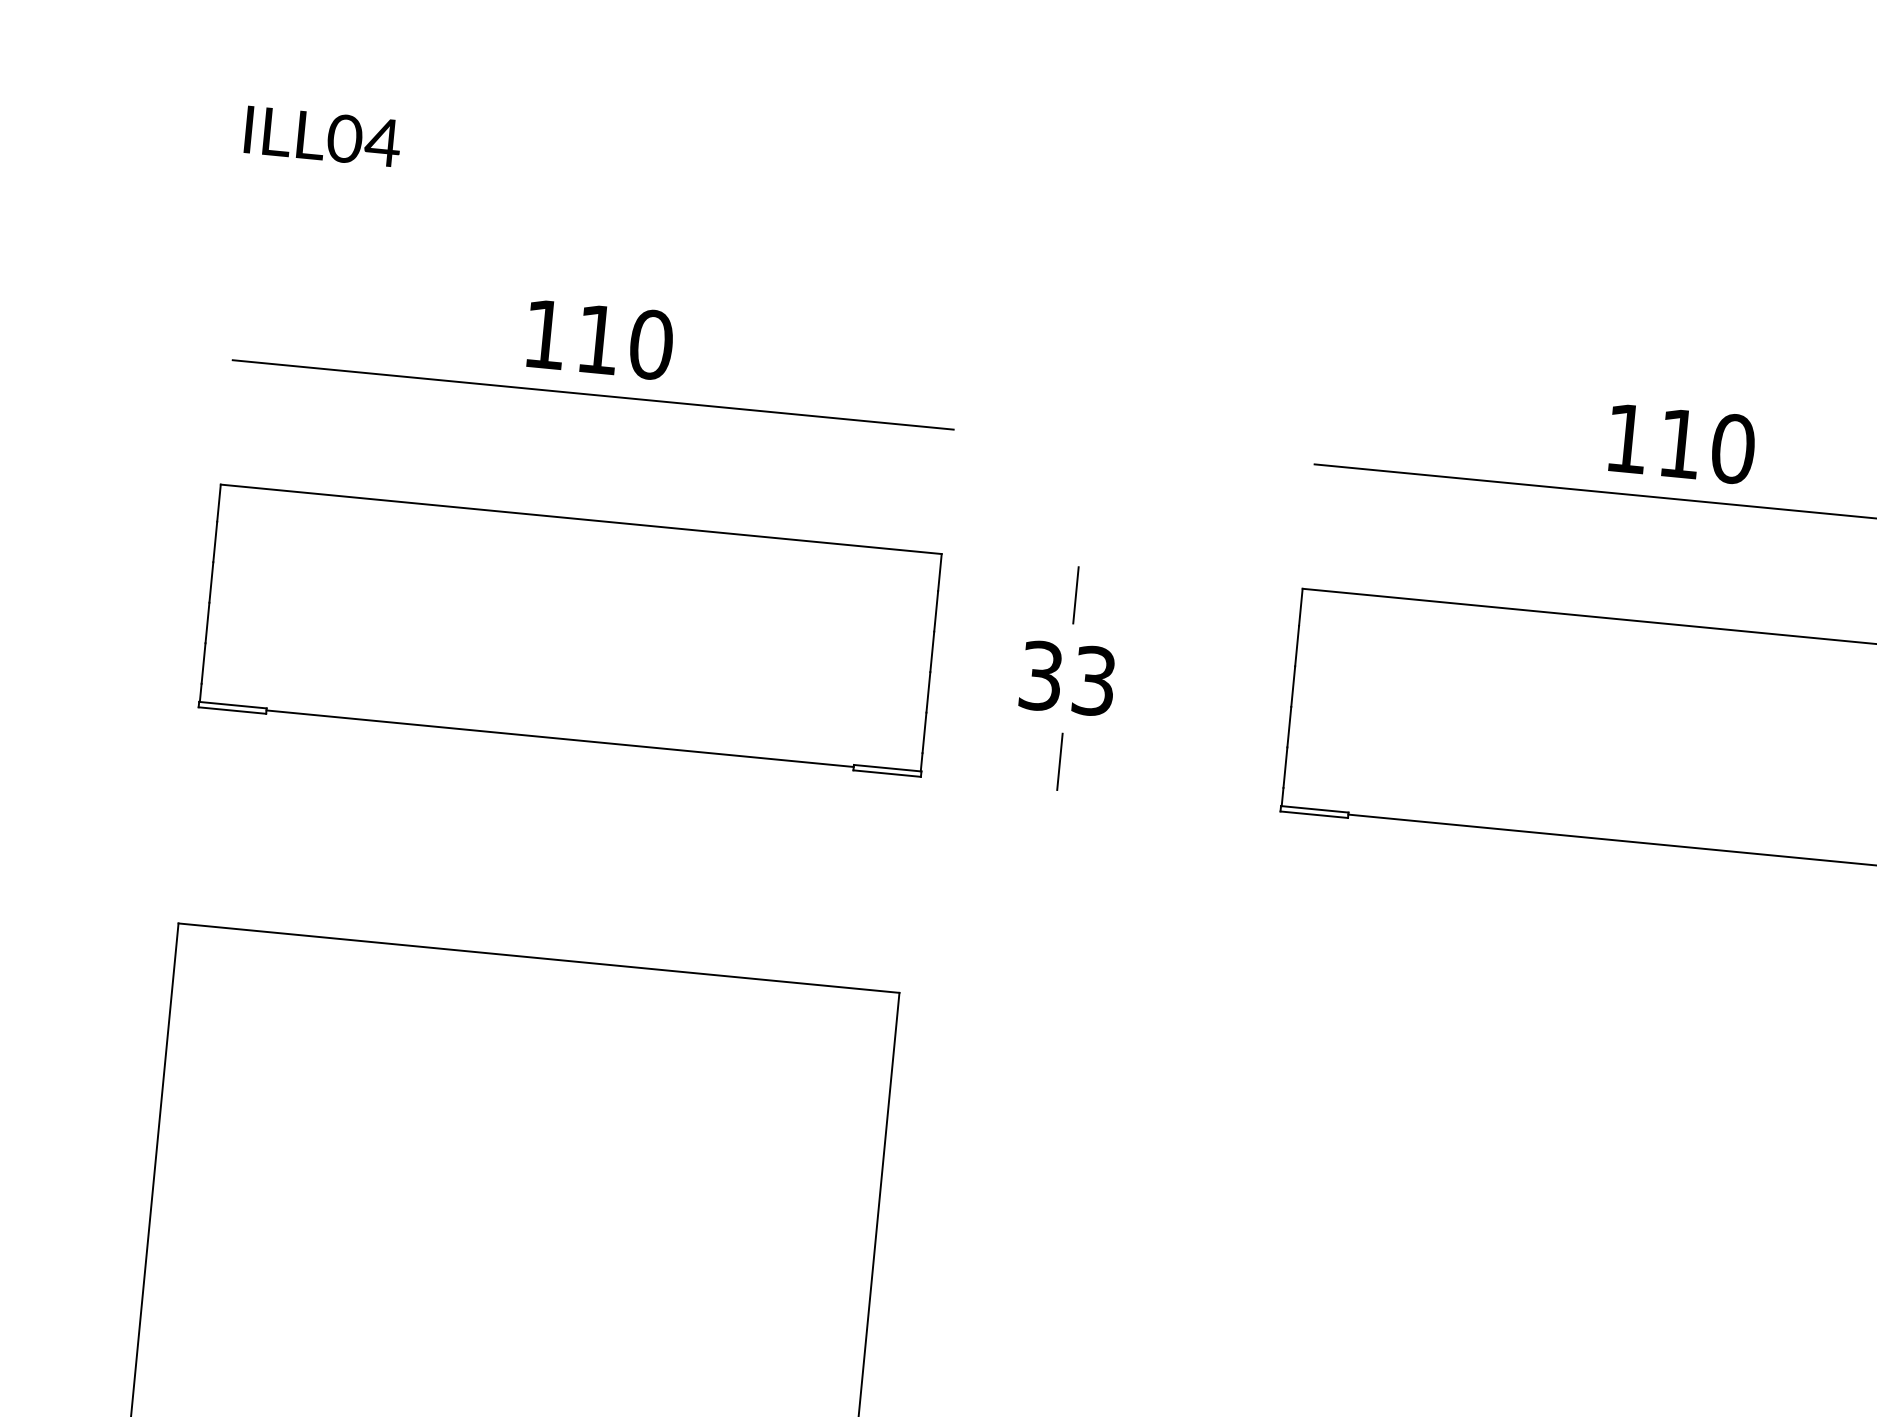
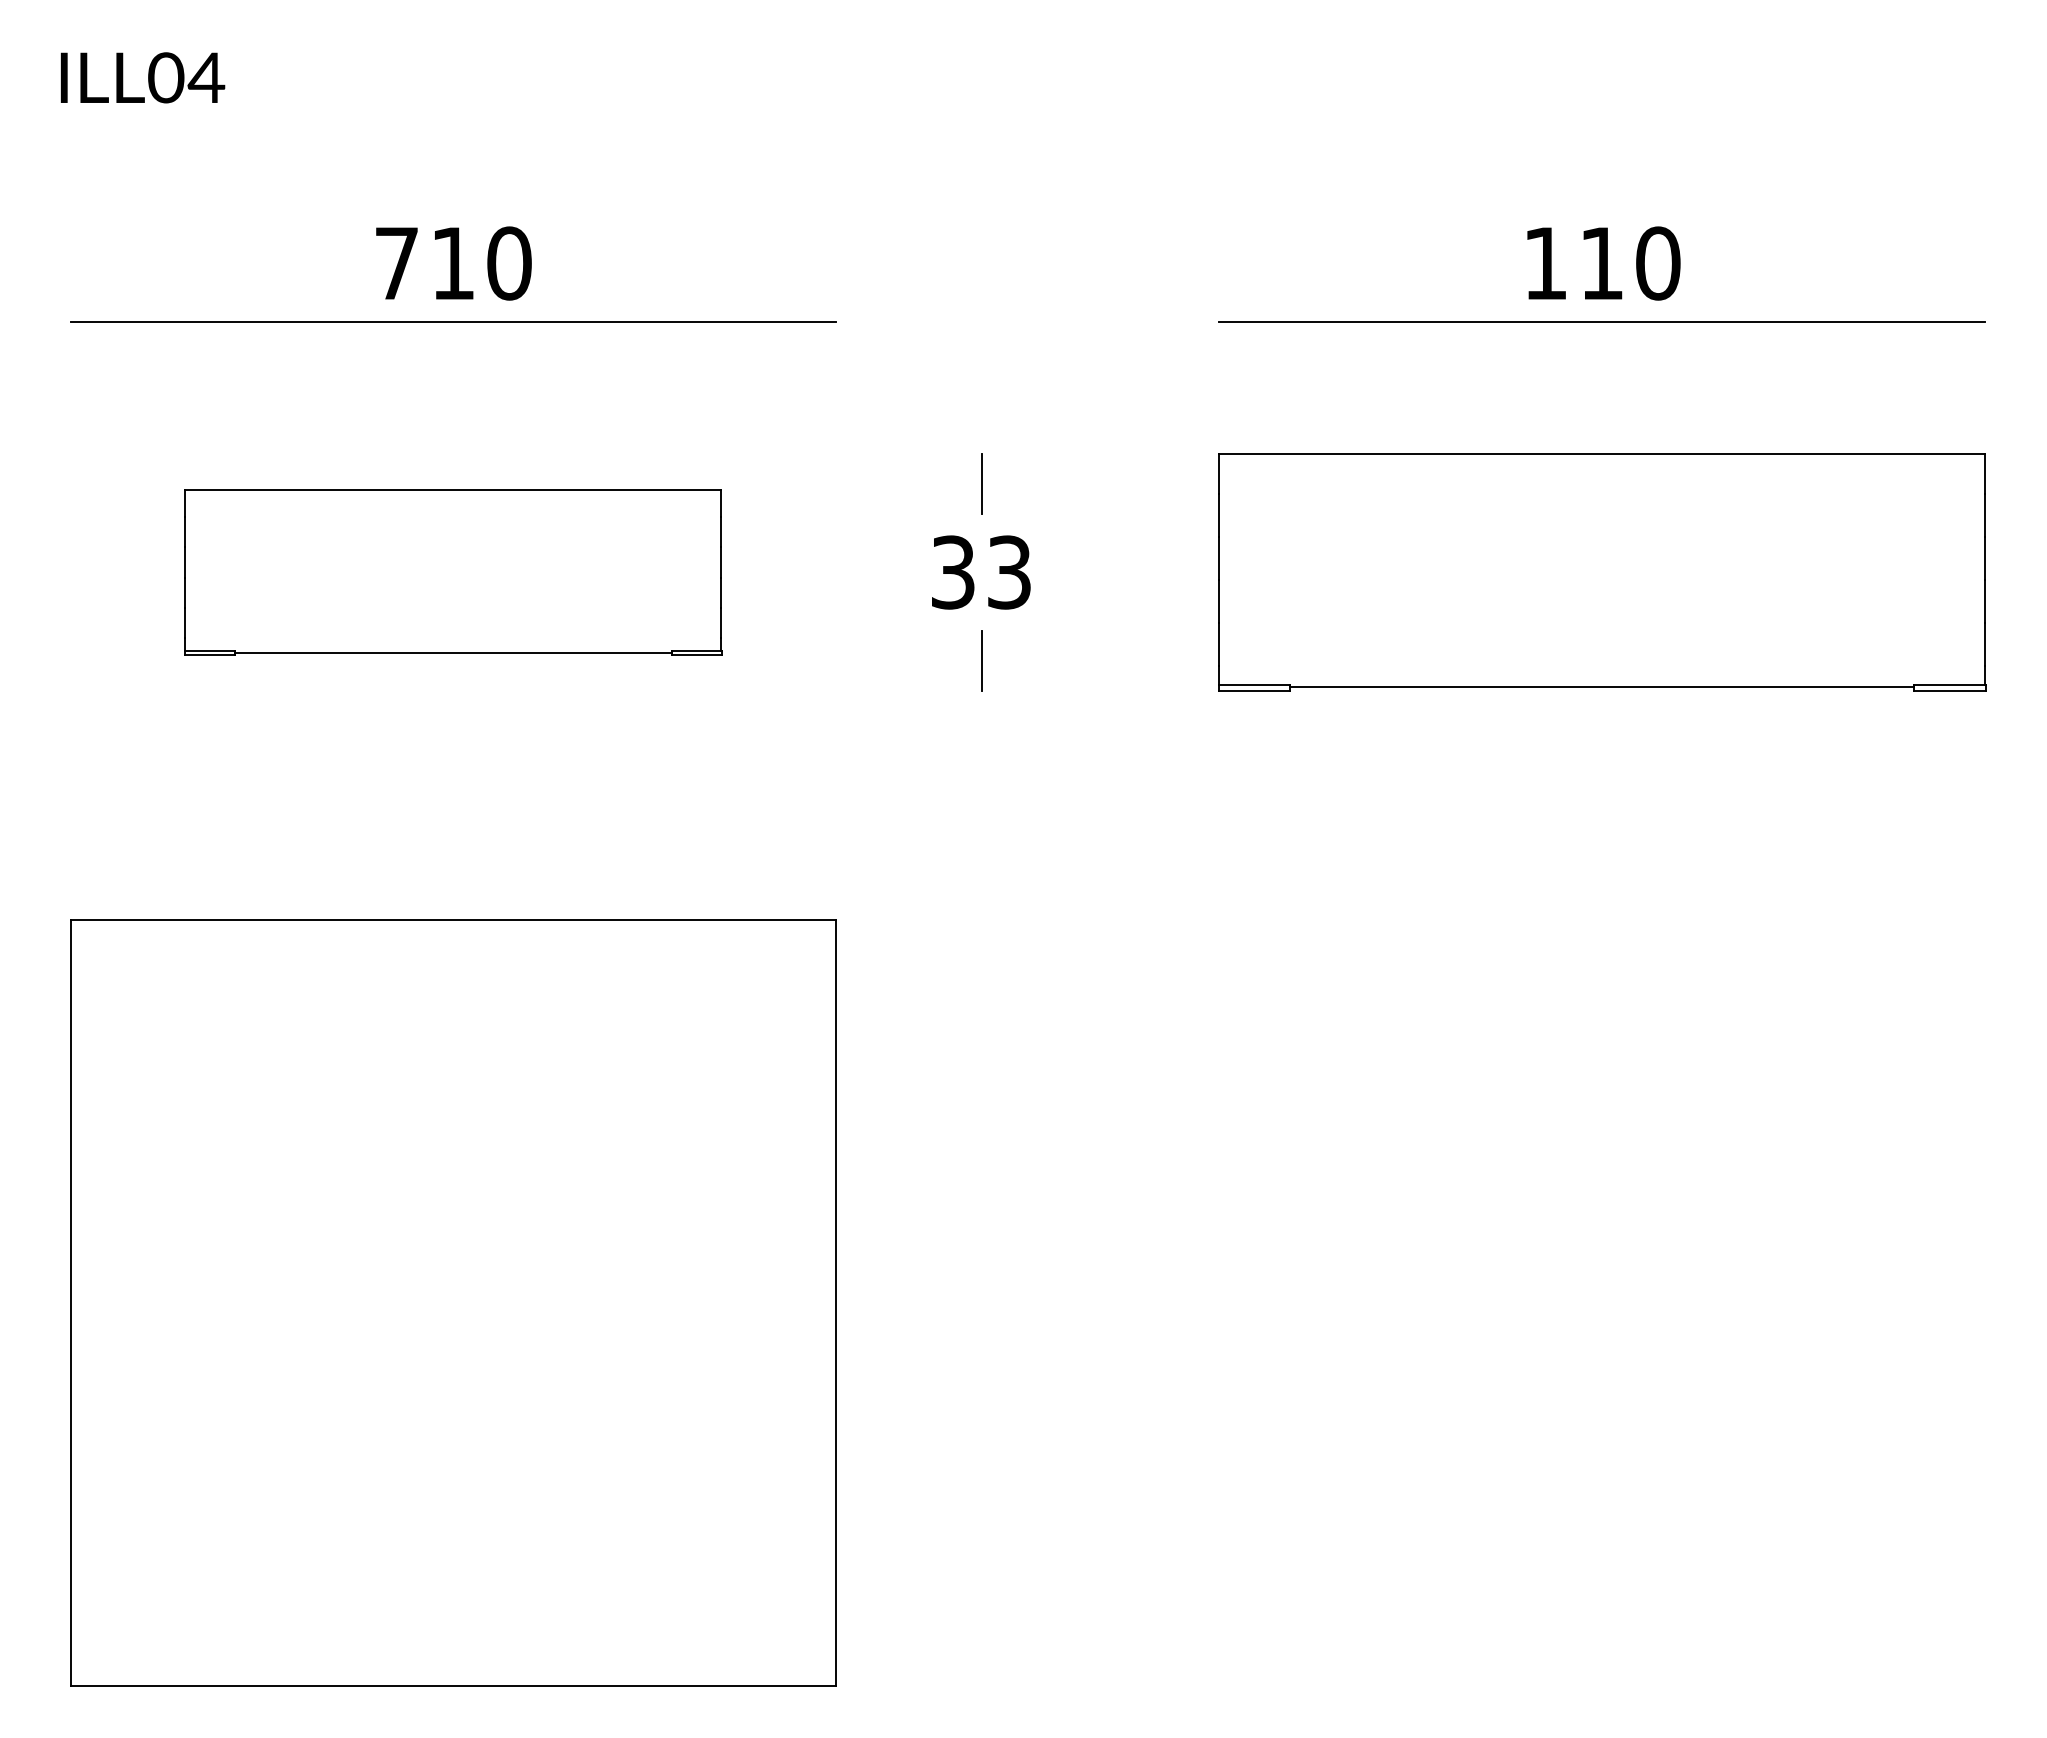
text: (545, 334) -> (396, 263), 110 -> 710
part: (570, 630) -> (453, 572), size x0.7

